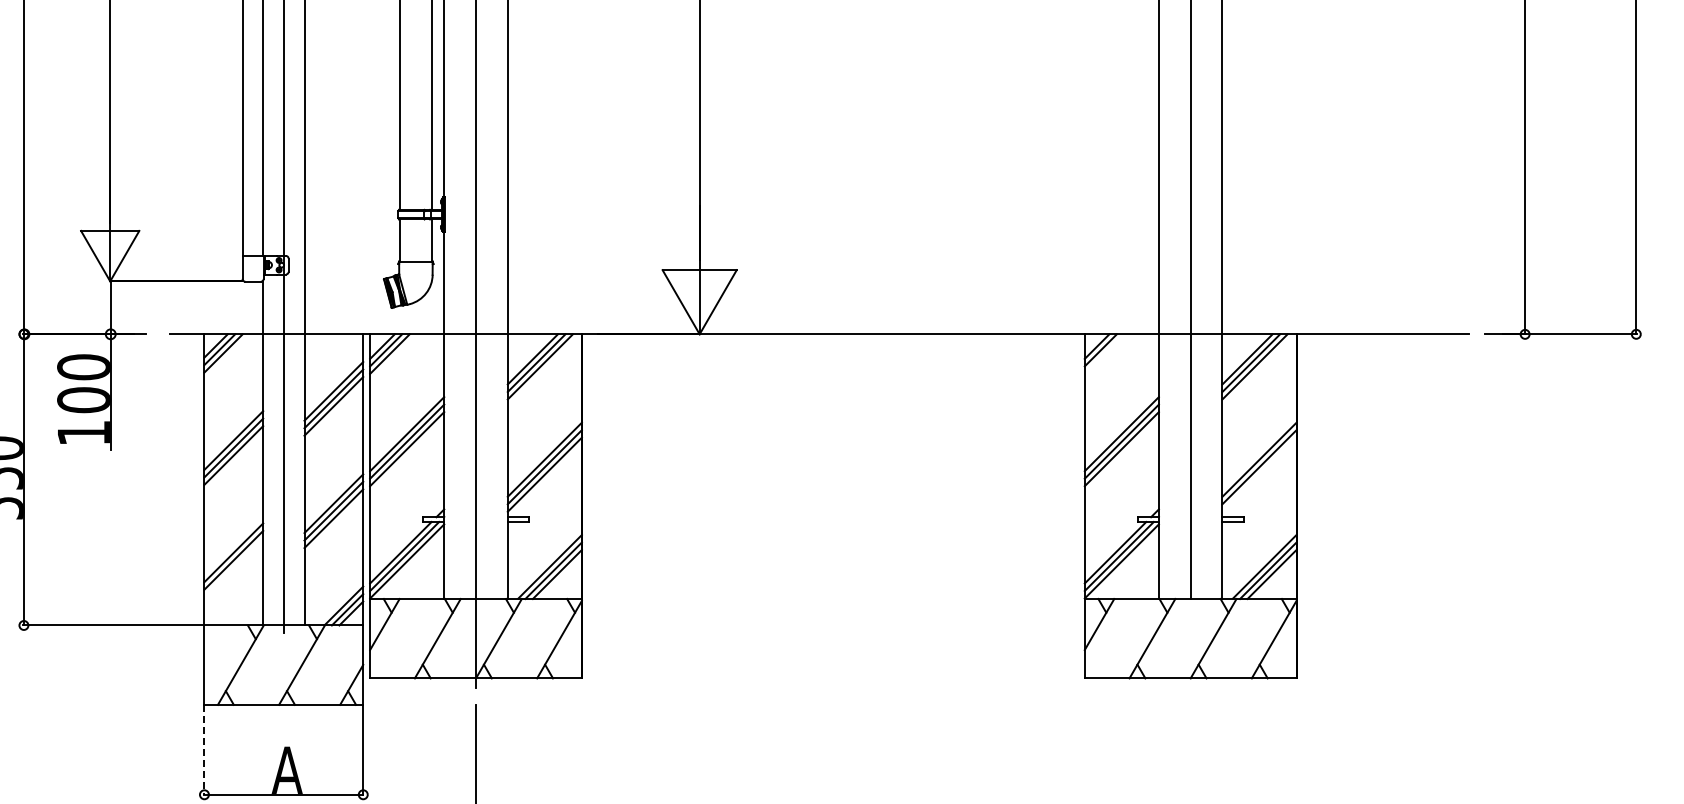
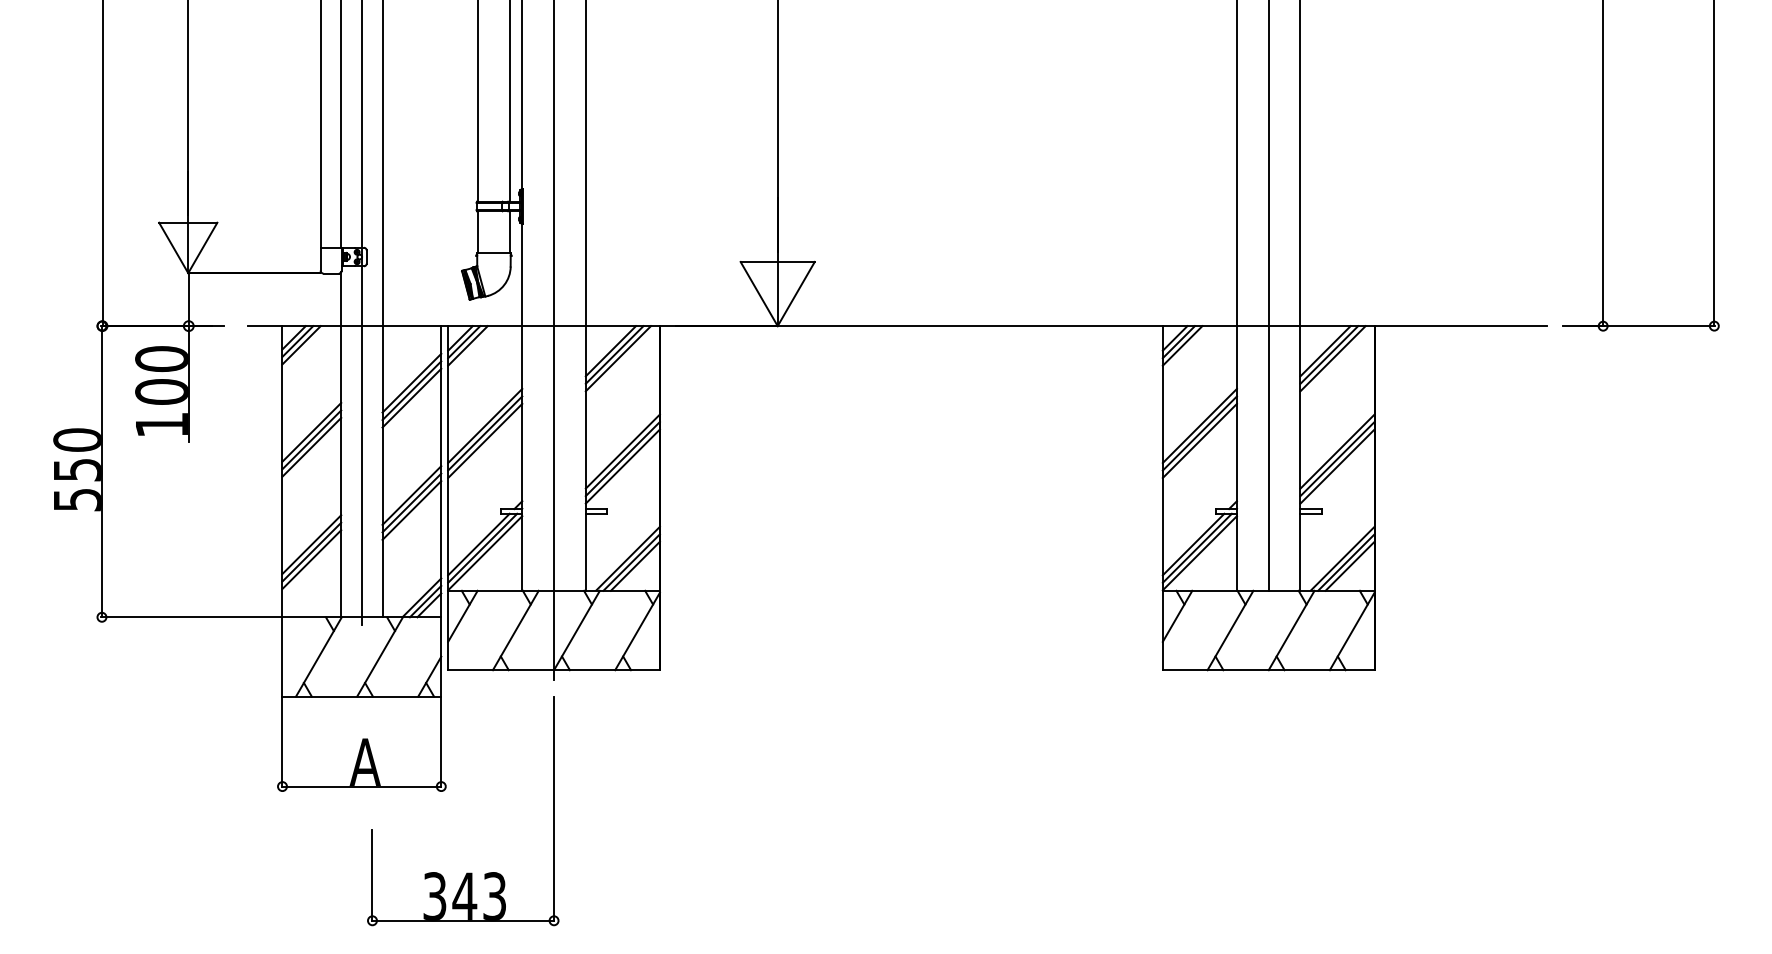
line: (1104, 353) -> (1182, 345), added
line: (1259, 474) -> (1337, 466), added
line: (233, 567) -> (311, 559), added
line: (204, 750) -> (282, 742), dashed -> solid

